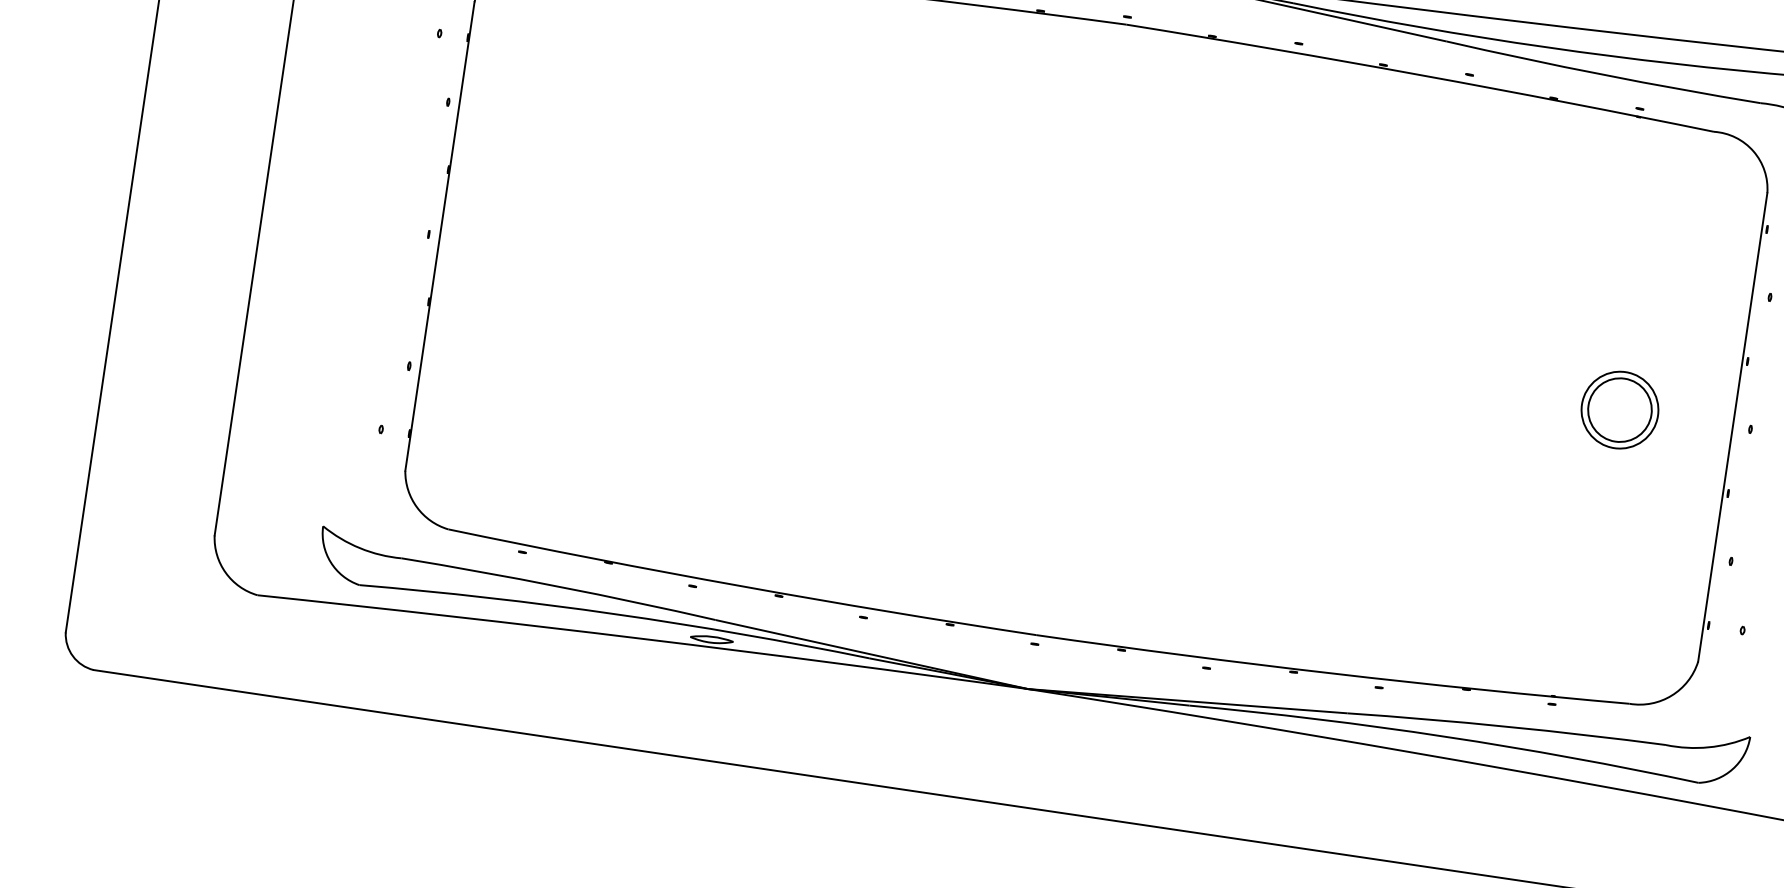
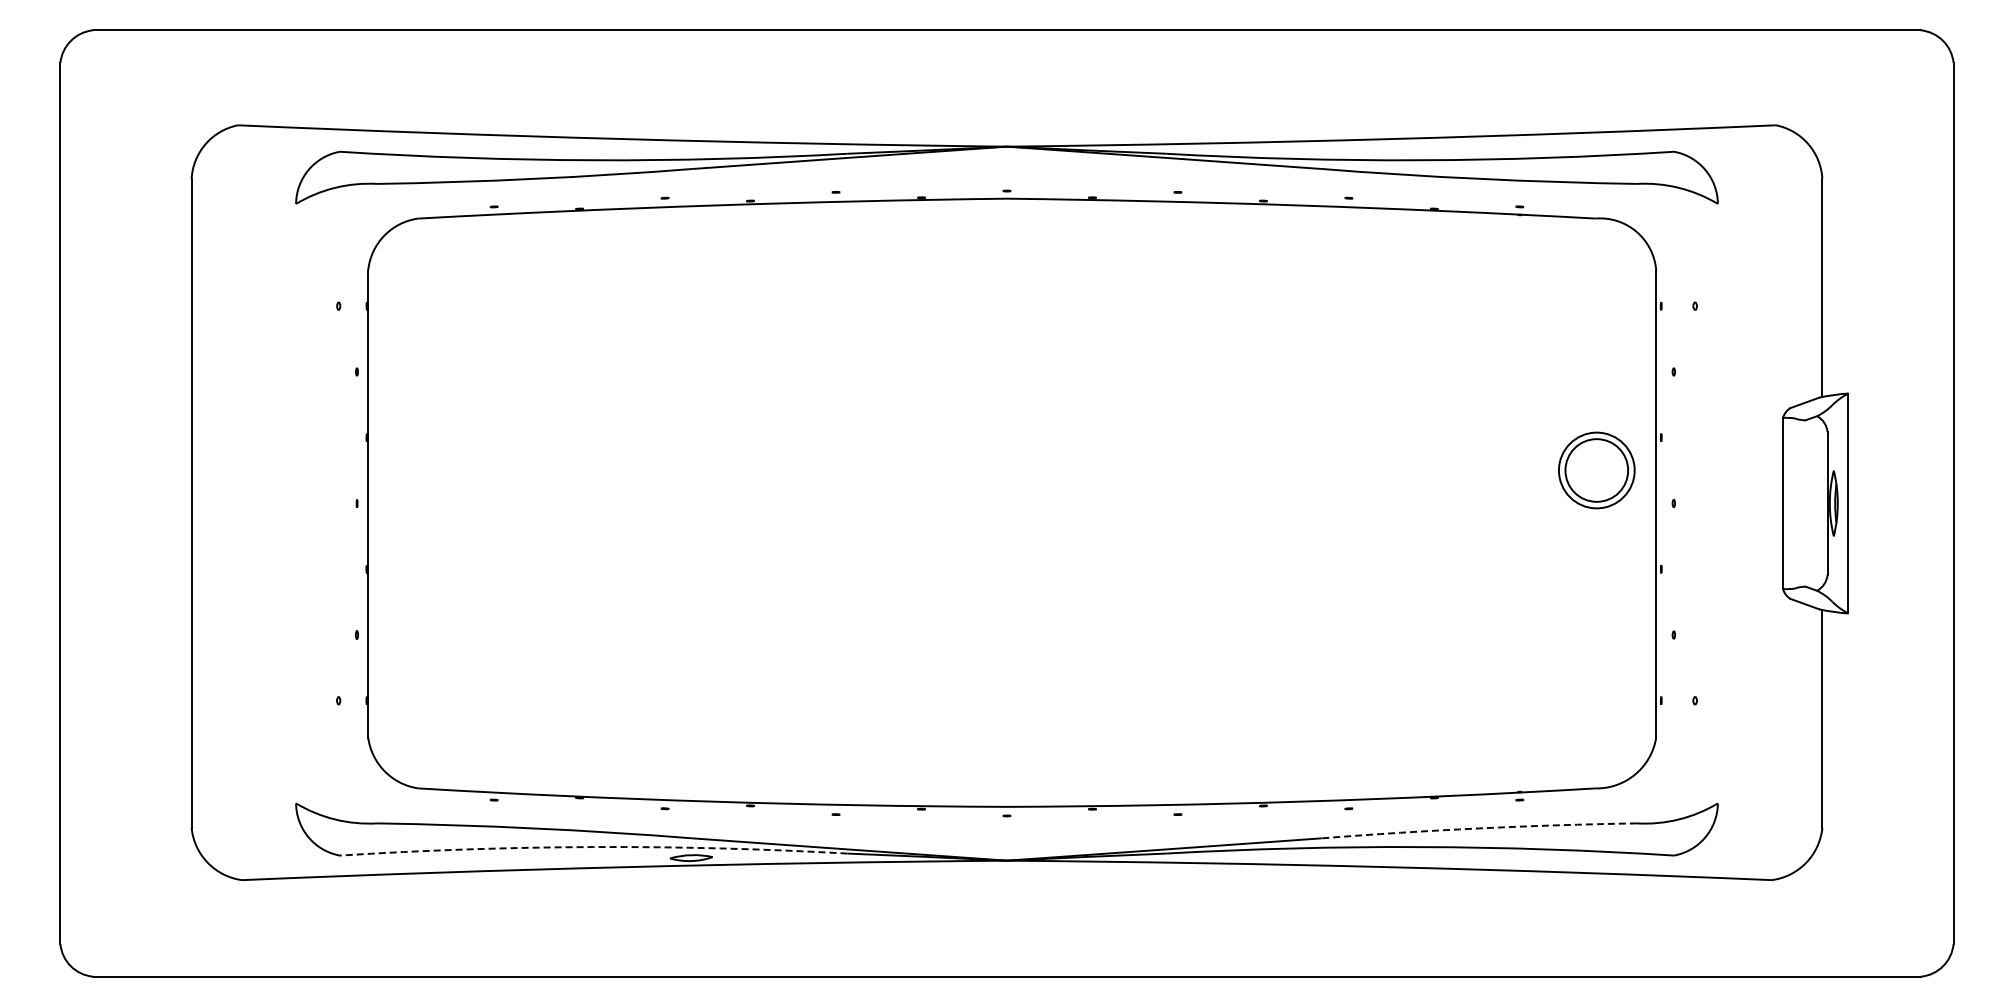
part: (1619, 410) -> (1596, 470), moved
arc: (615, 614) -> (593, 847), solid -> dashed
arc: (1507, 726) -> (1479, 828), solid -> dashed

